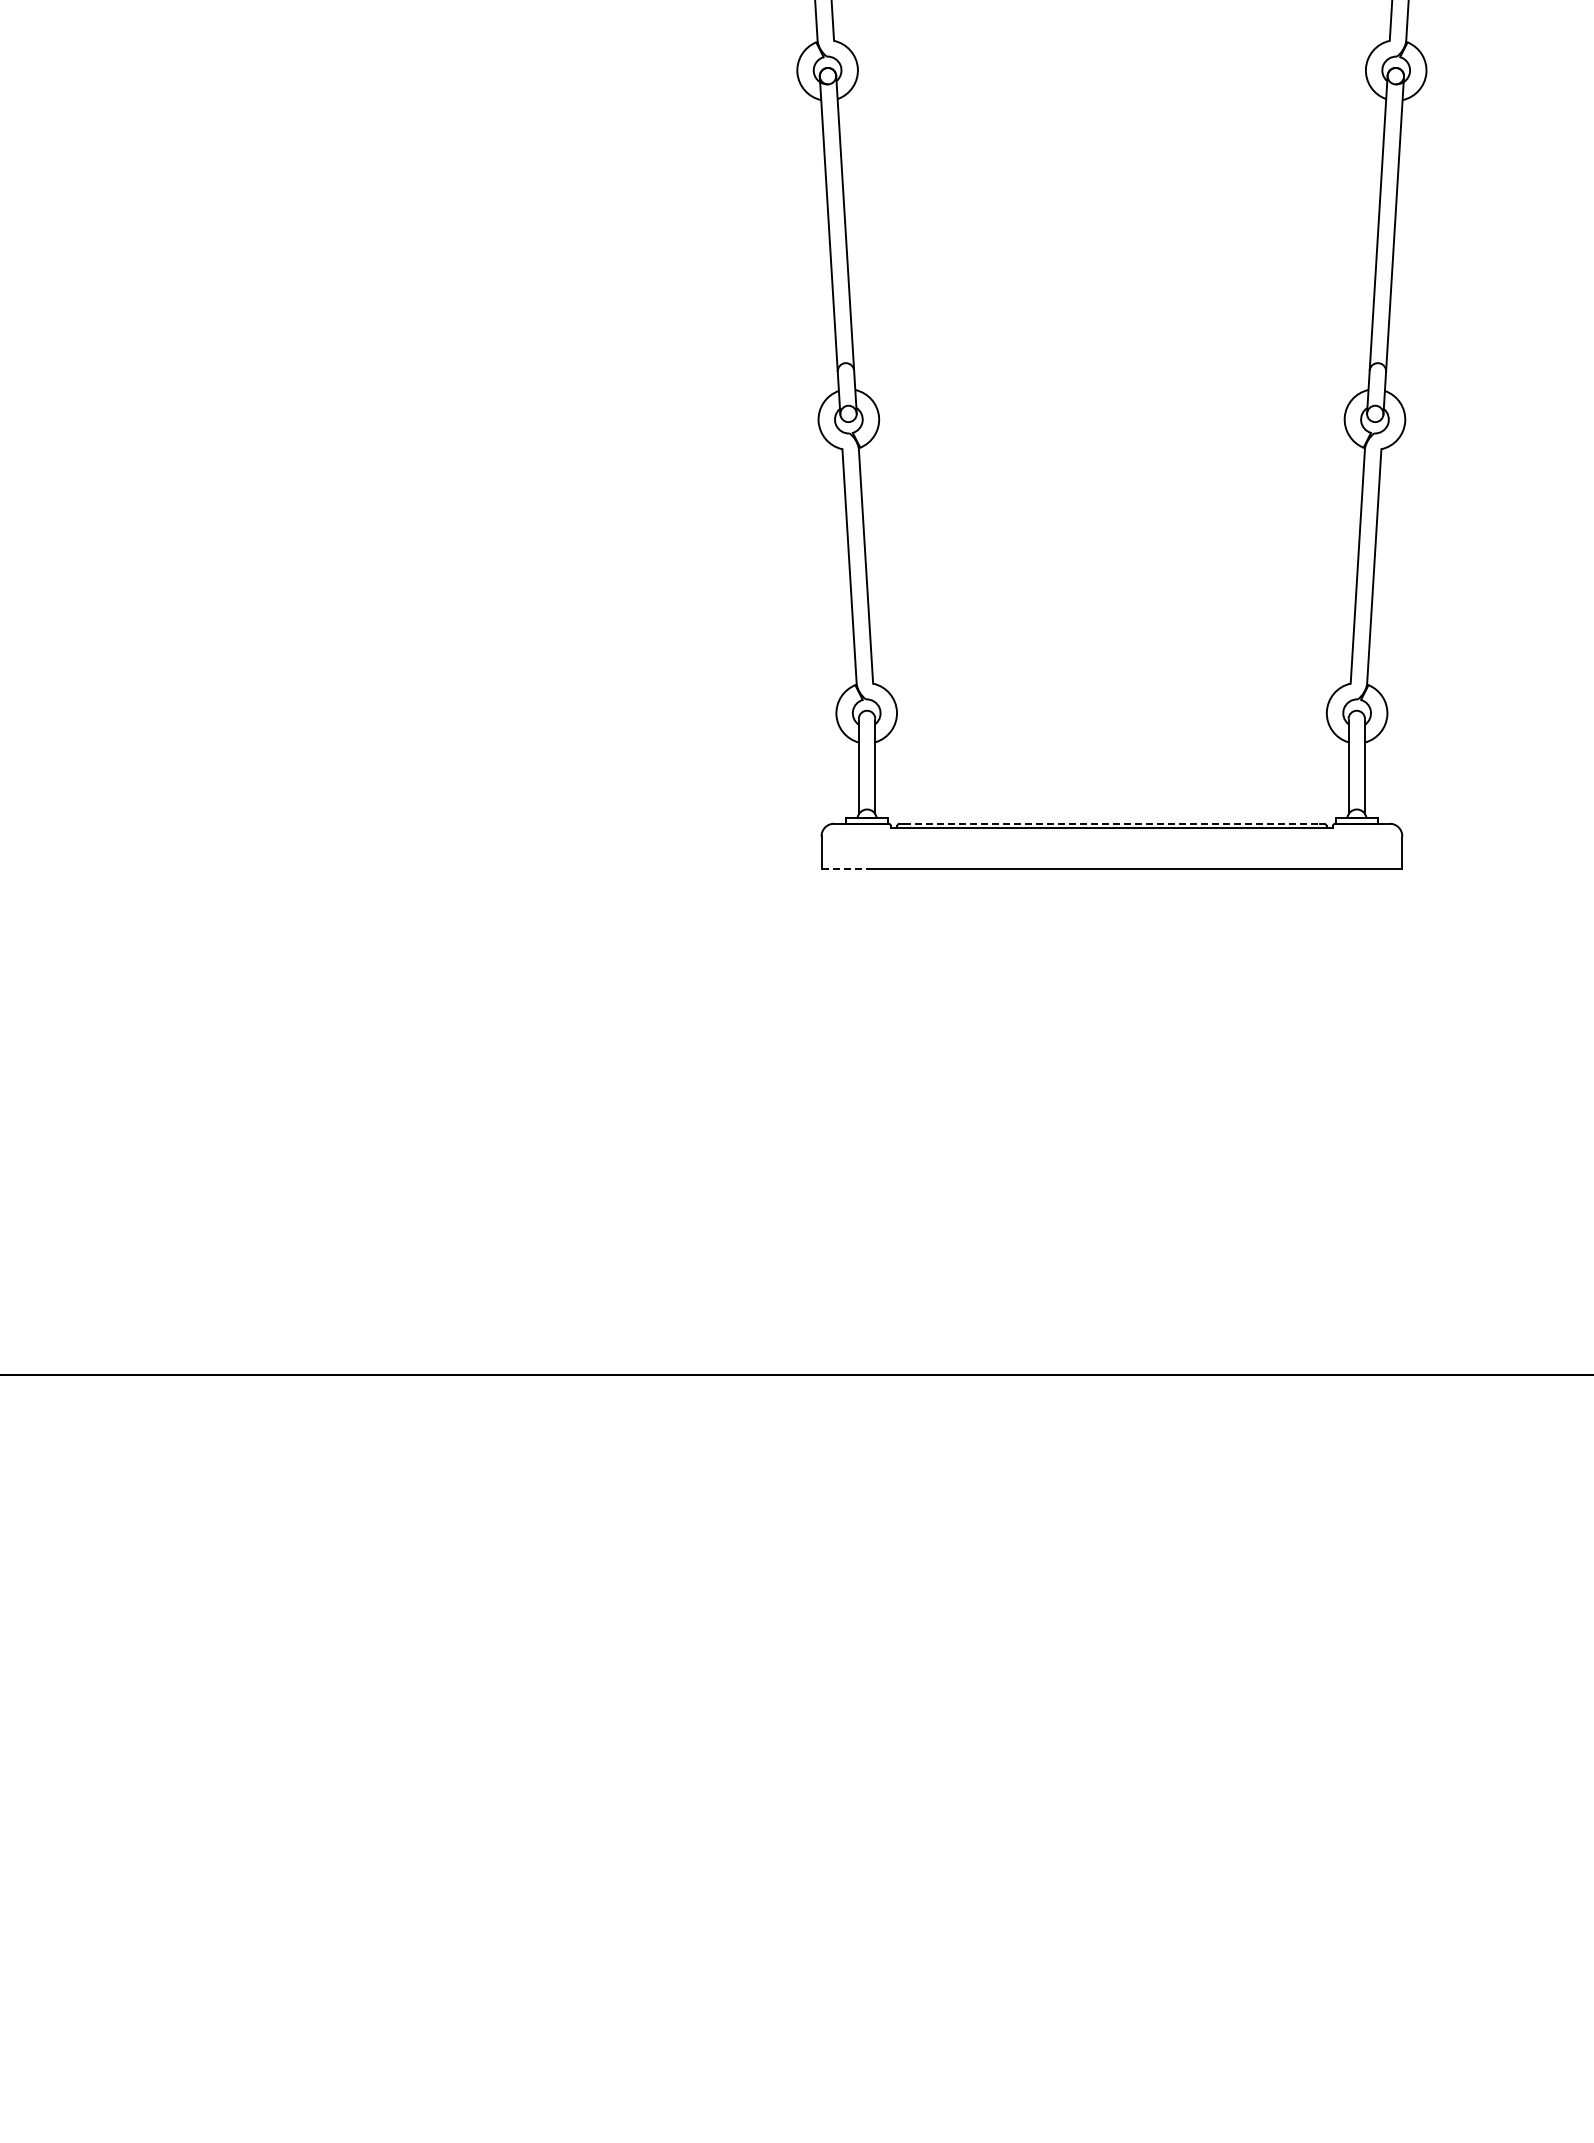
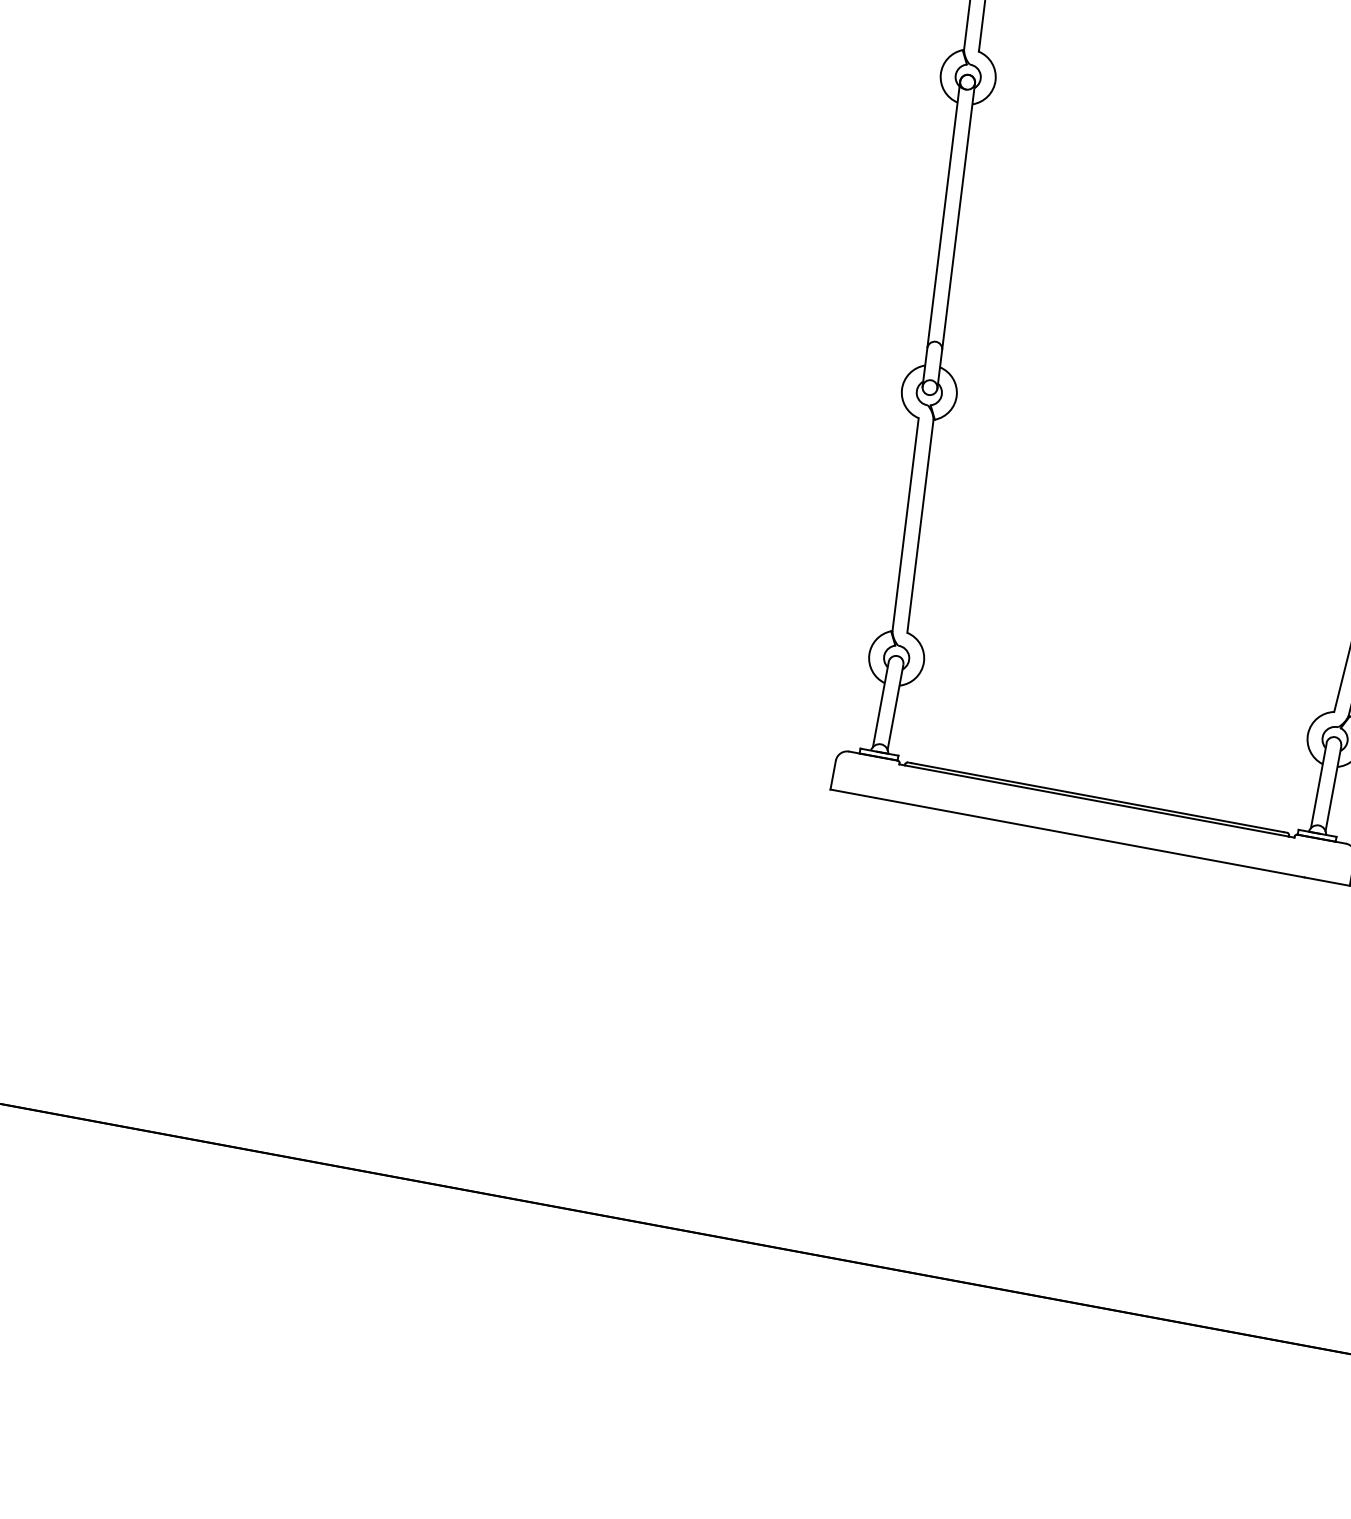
line: (1112, 823) -> (1098, 797), dashed -> solid
line: (847, 868) -> (853, 793), dashed -> solid

